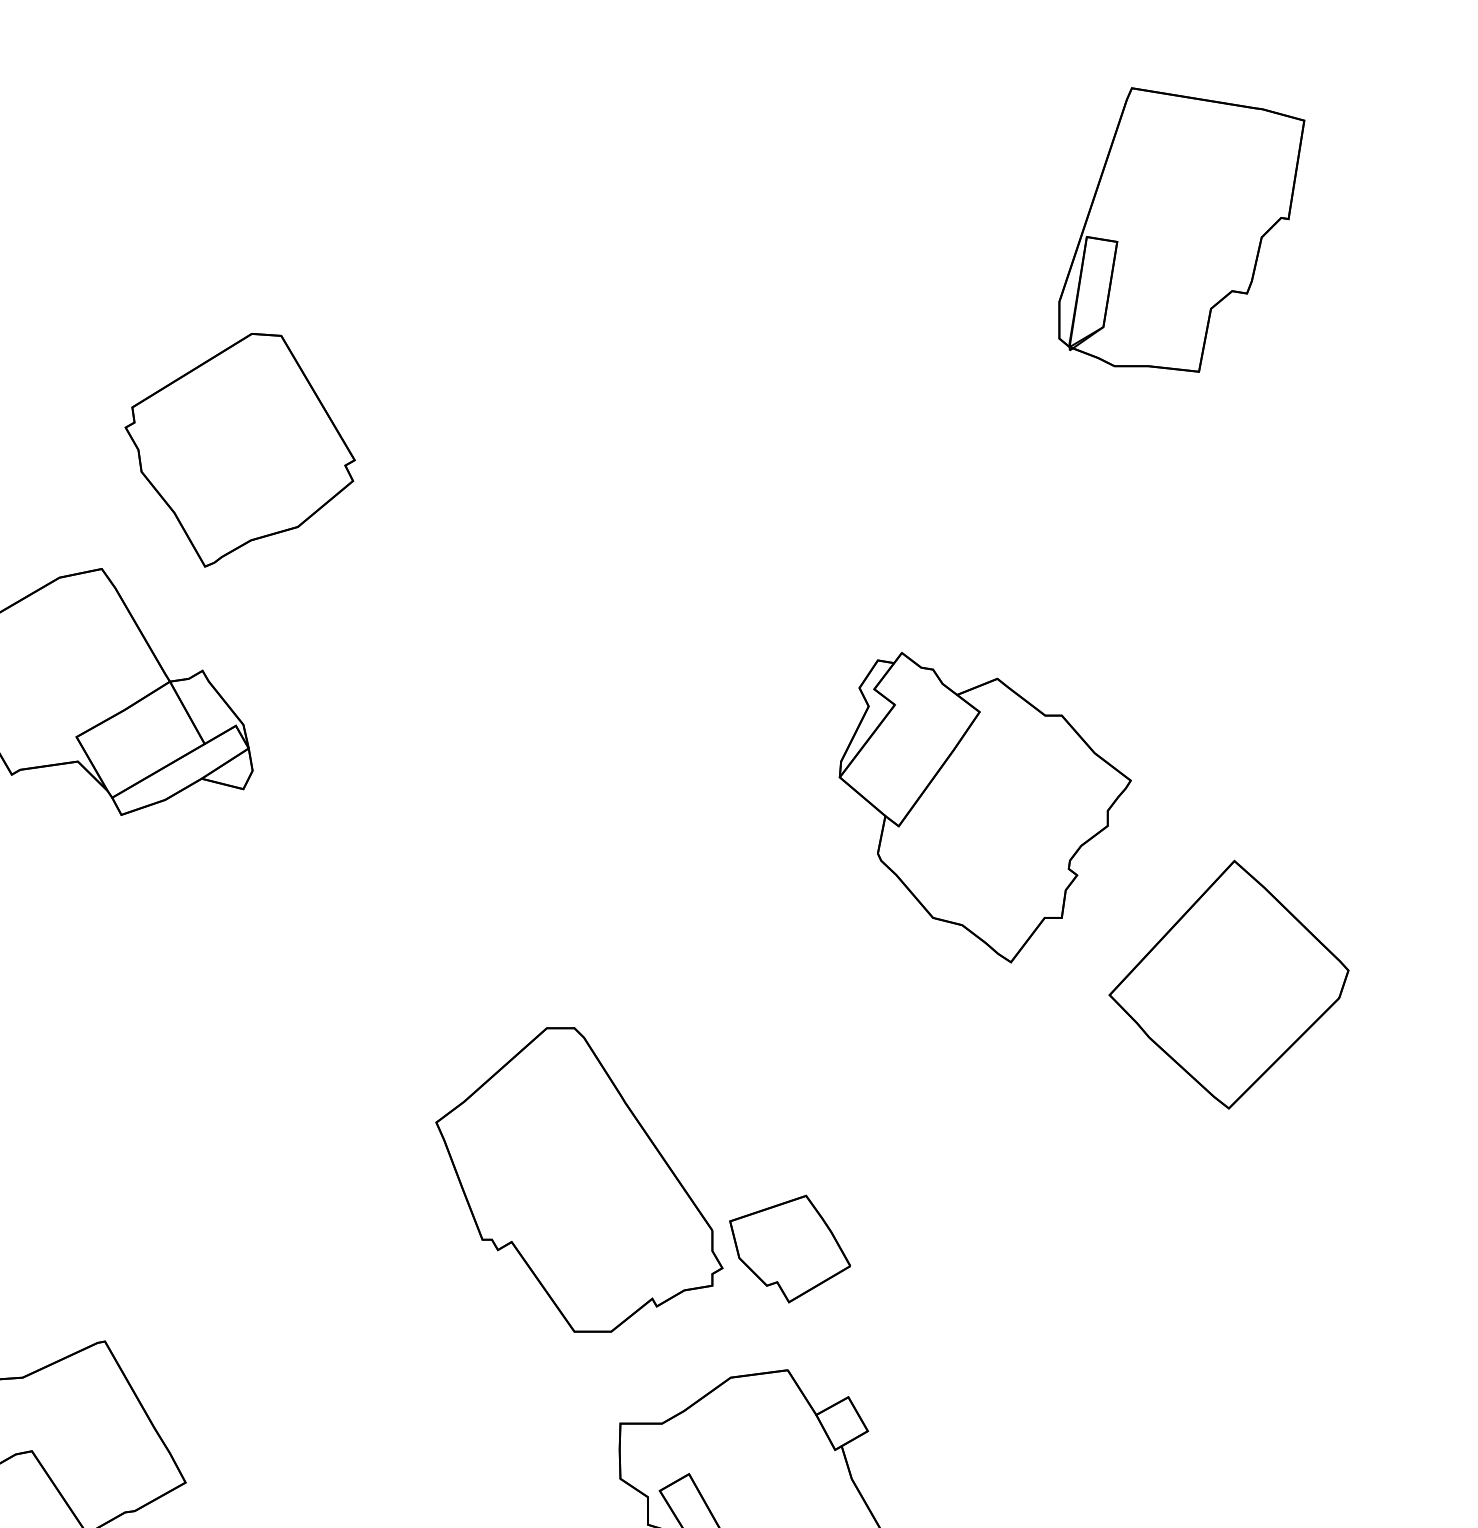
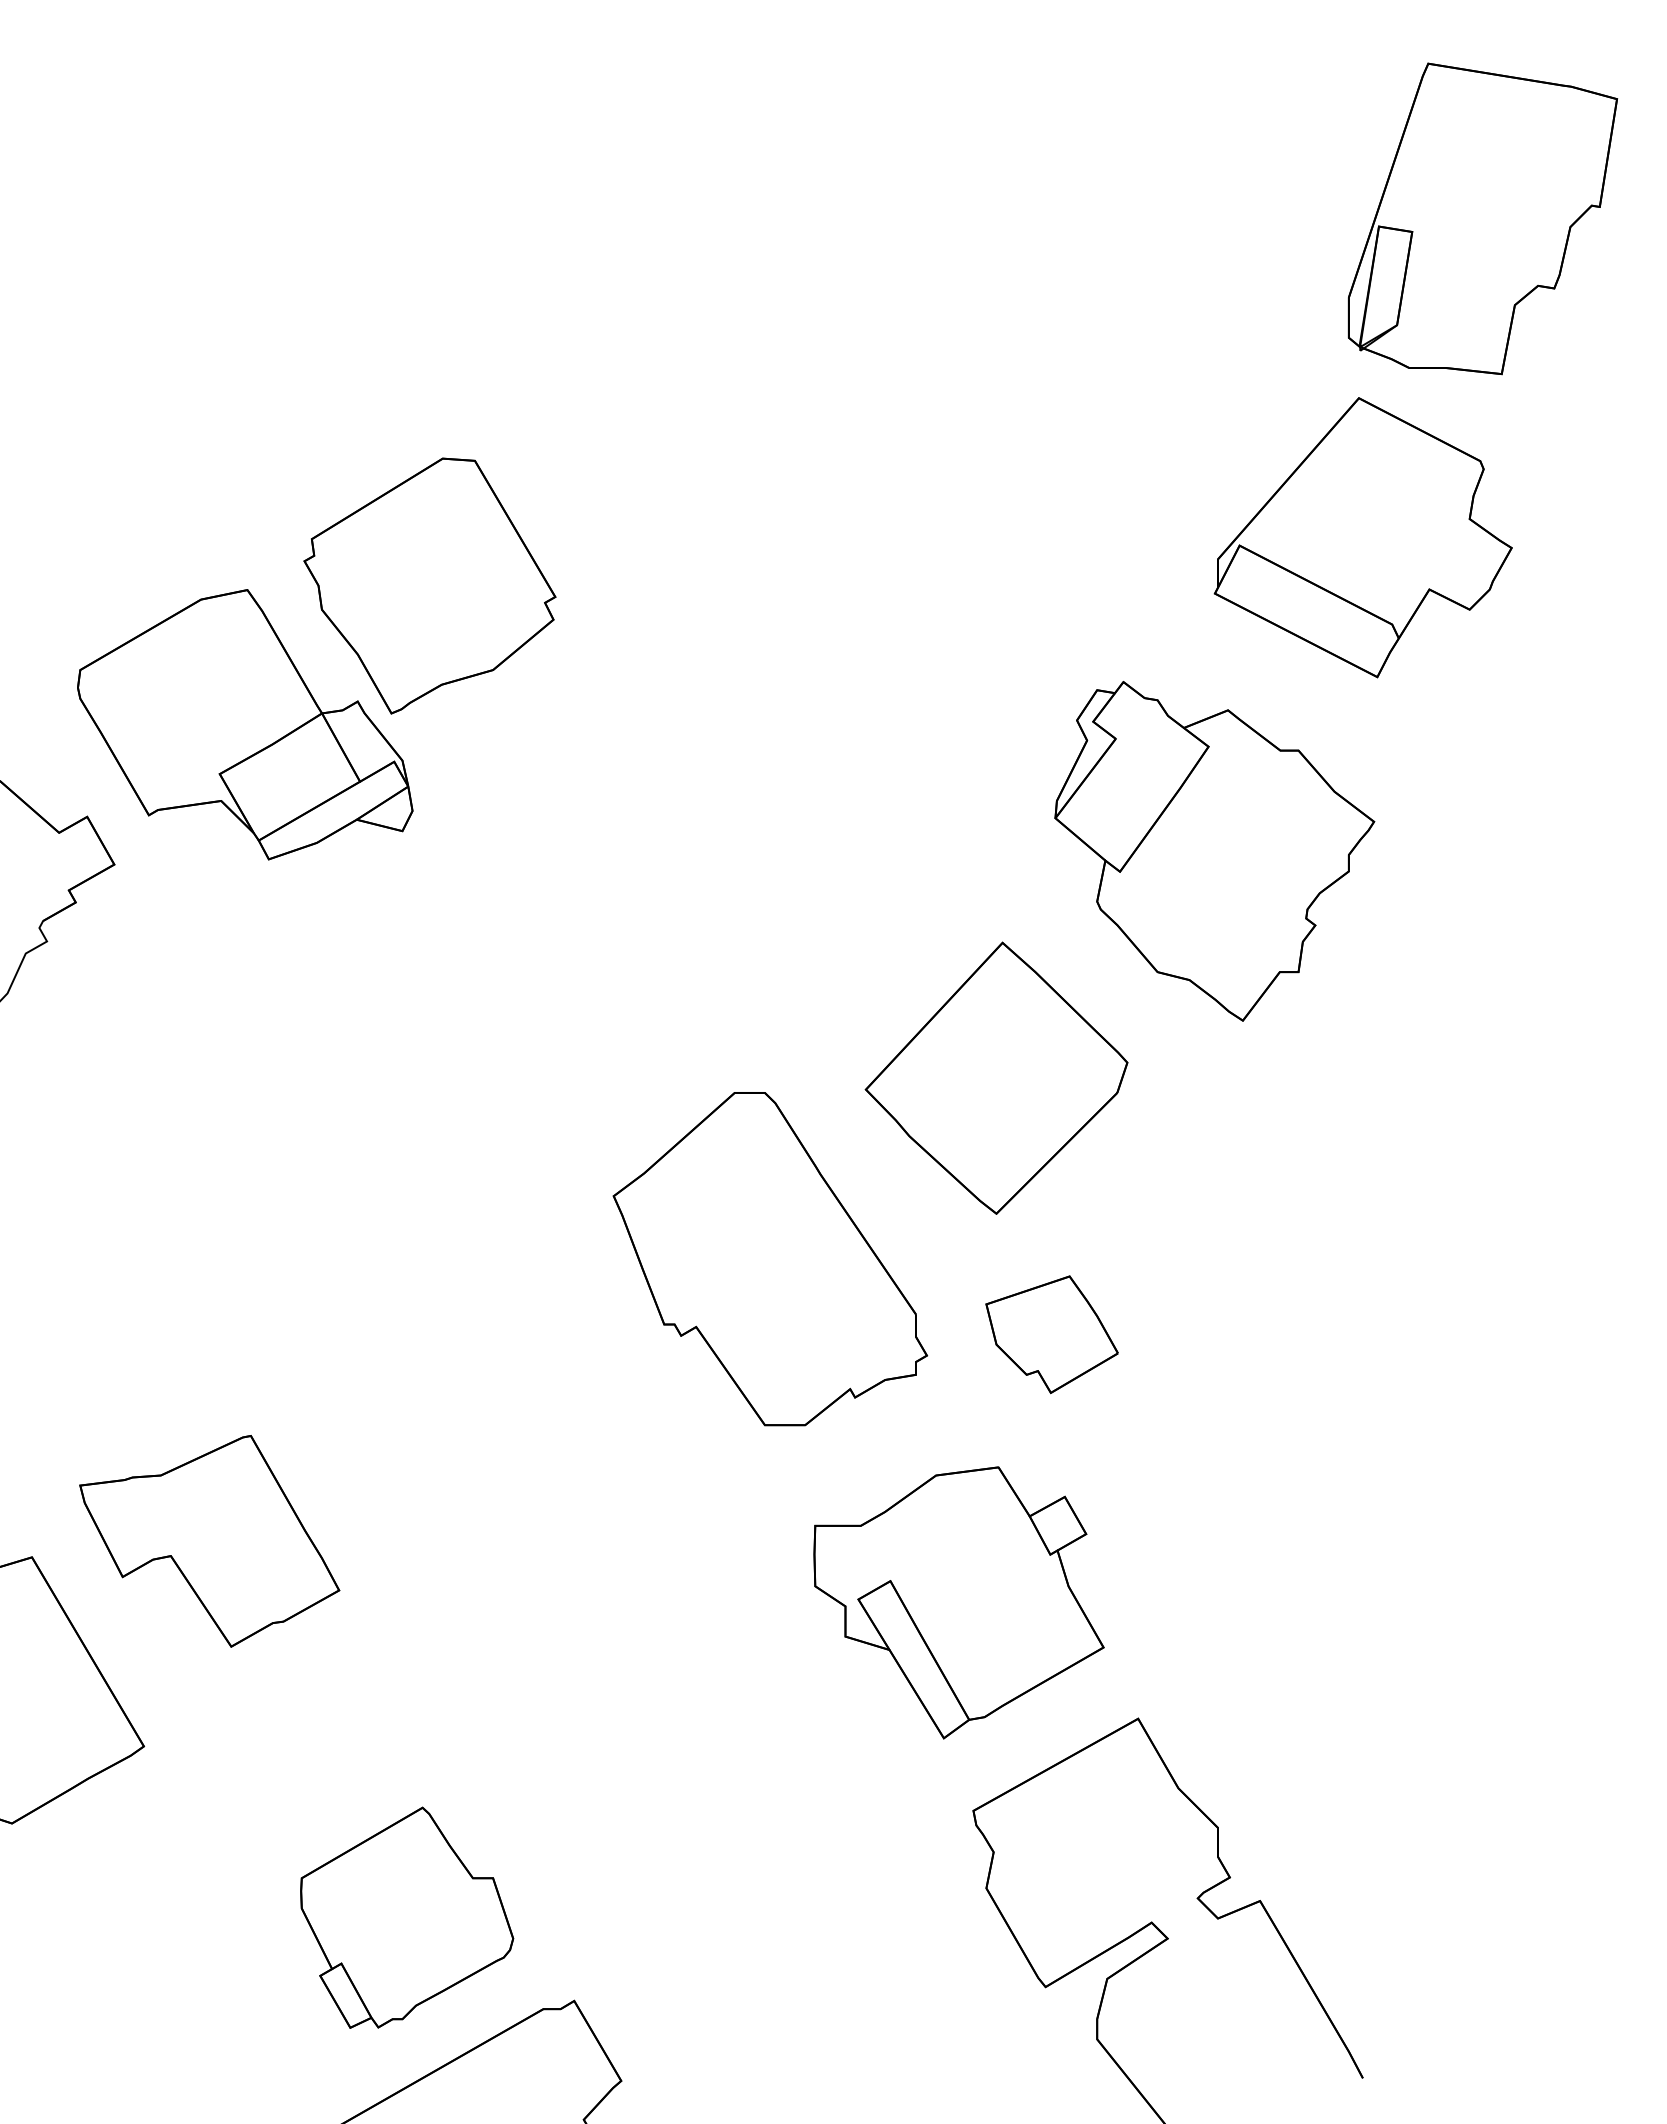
part: (1182, 229) -> (1483, 218), moved
part: (239, 449) -> (429, 585), moved
part: (1120, 520) -> (1362, 537), added
part: (1228, 984) -> (996, 1077), moved
part: (789, 1248) -> (1051, 1334), moved

